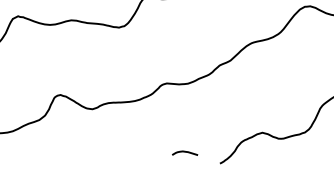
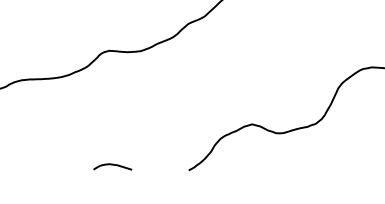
curve: (185, 152) -> (113, 165), moved

